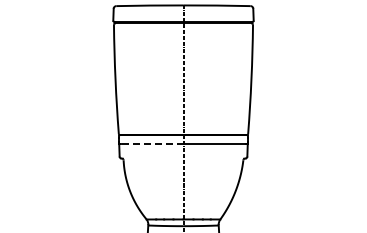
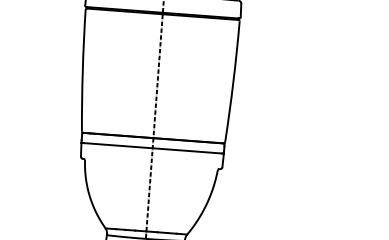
line: (151, 144) -> (117, 145), dashed -> solid

